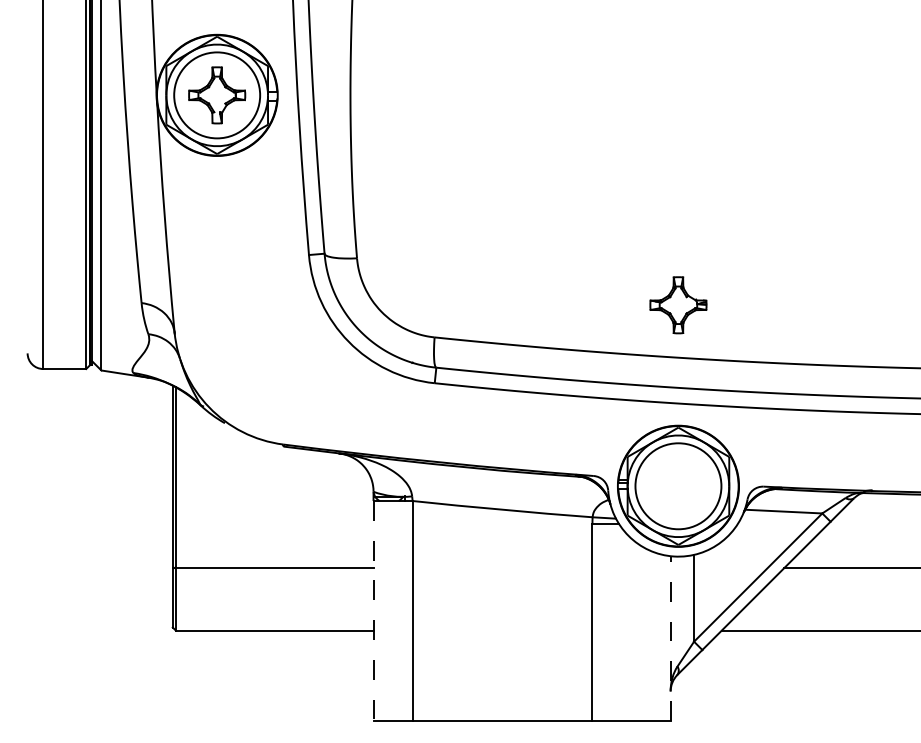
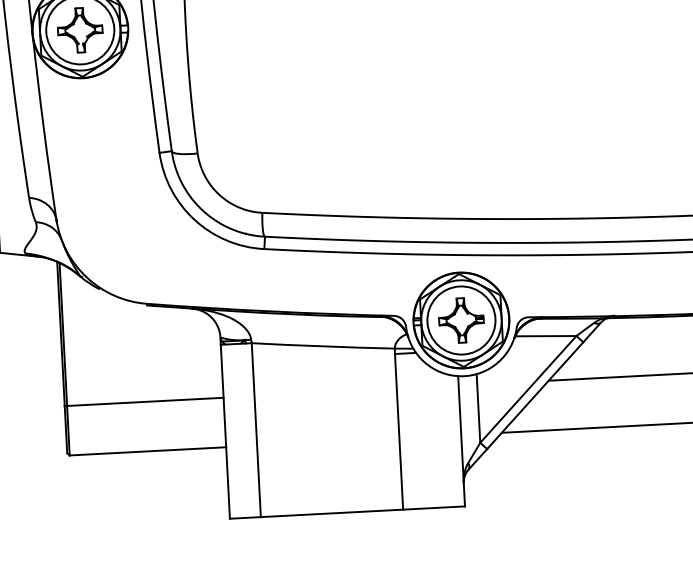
part: (678, 305) -> (461, 320), moved
line: (373, 610) -> (225, 431), dashed -> solid
line: (670, 638) -> (461, 441), dashed -> solid

